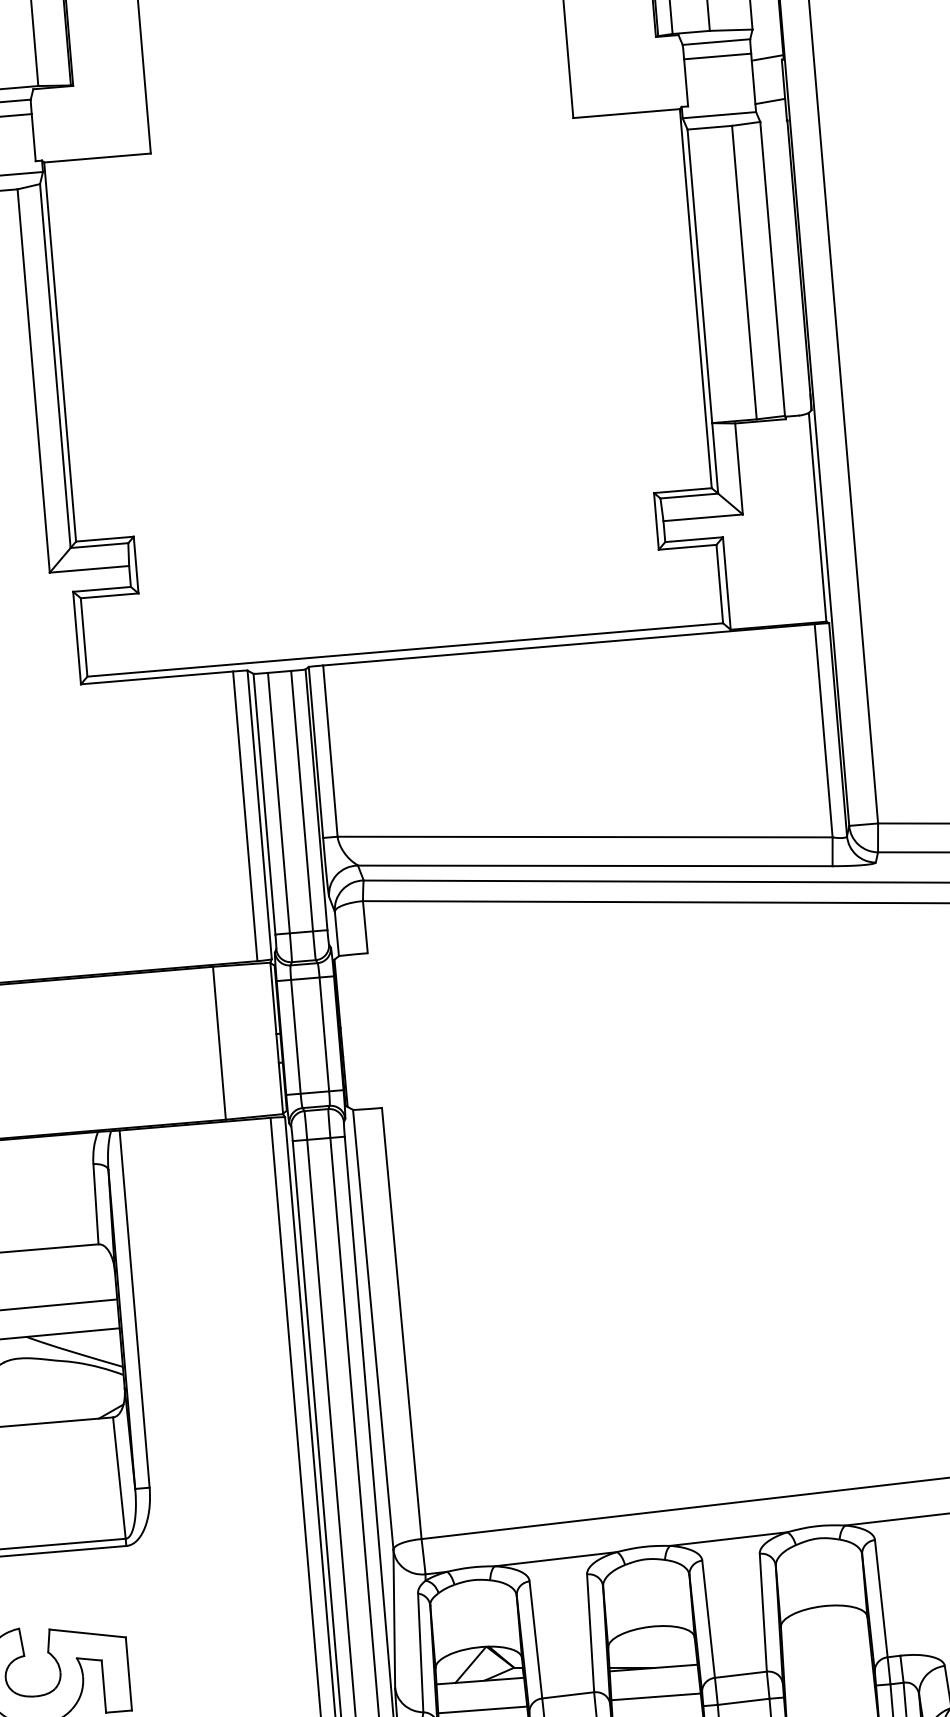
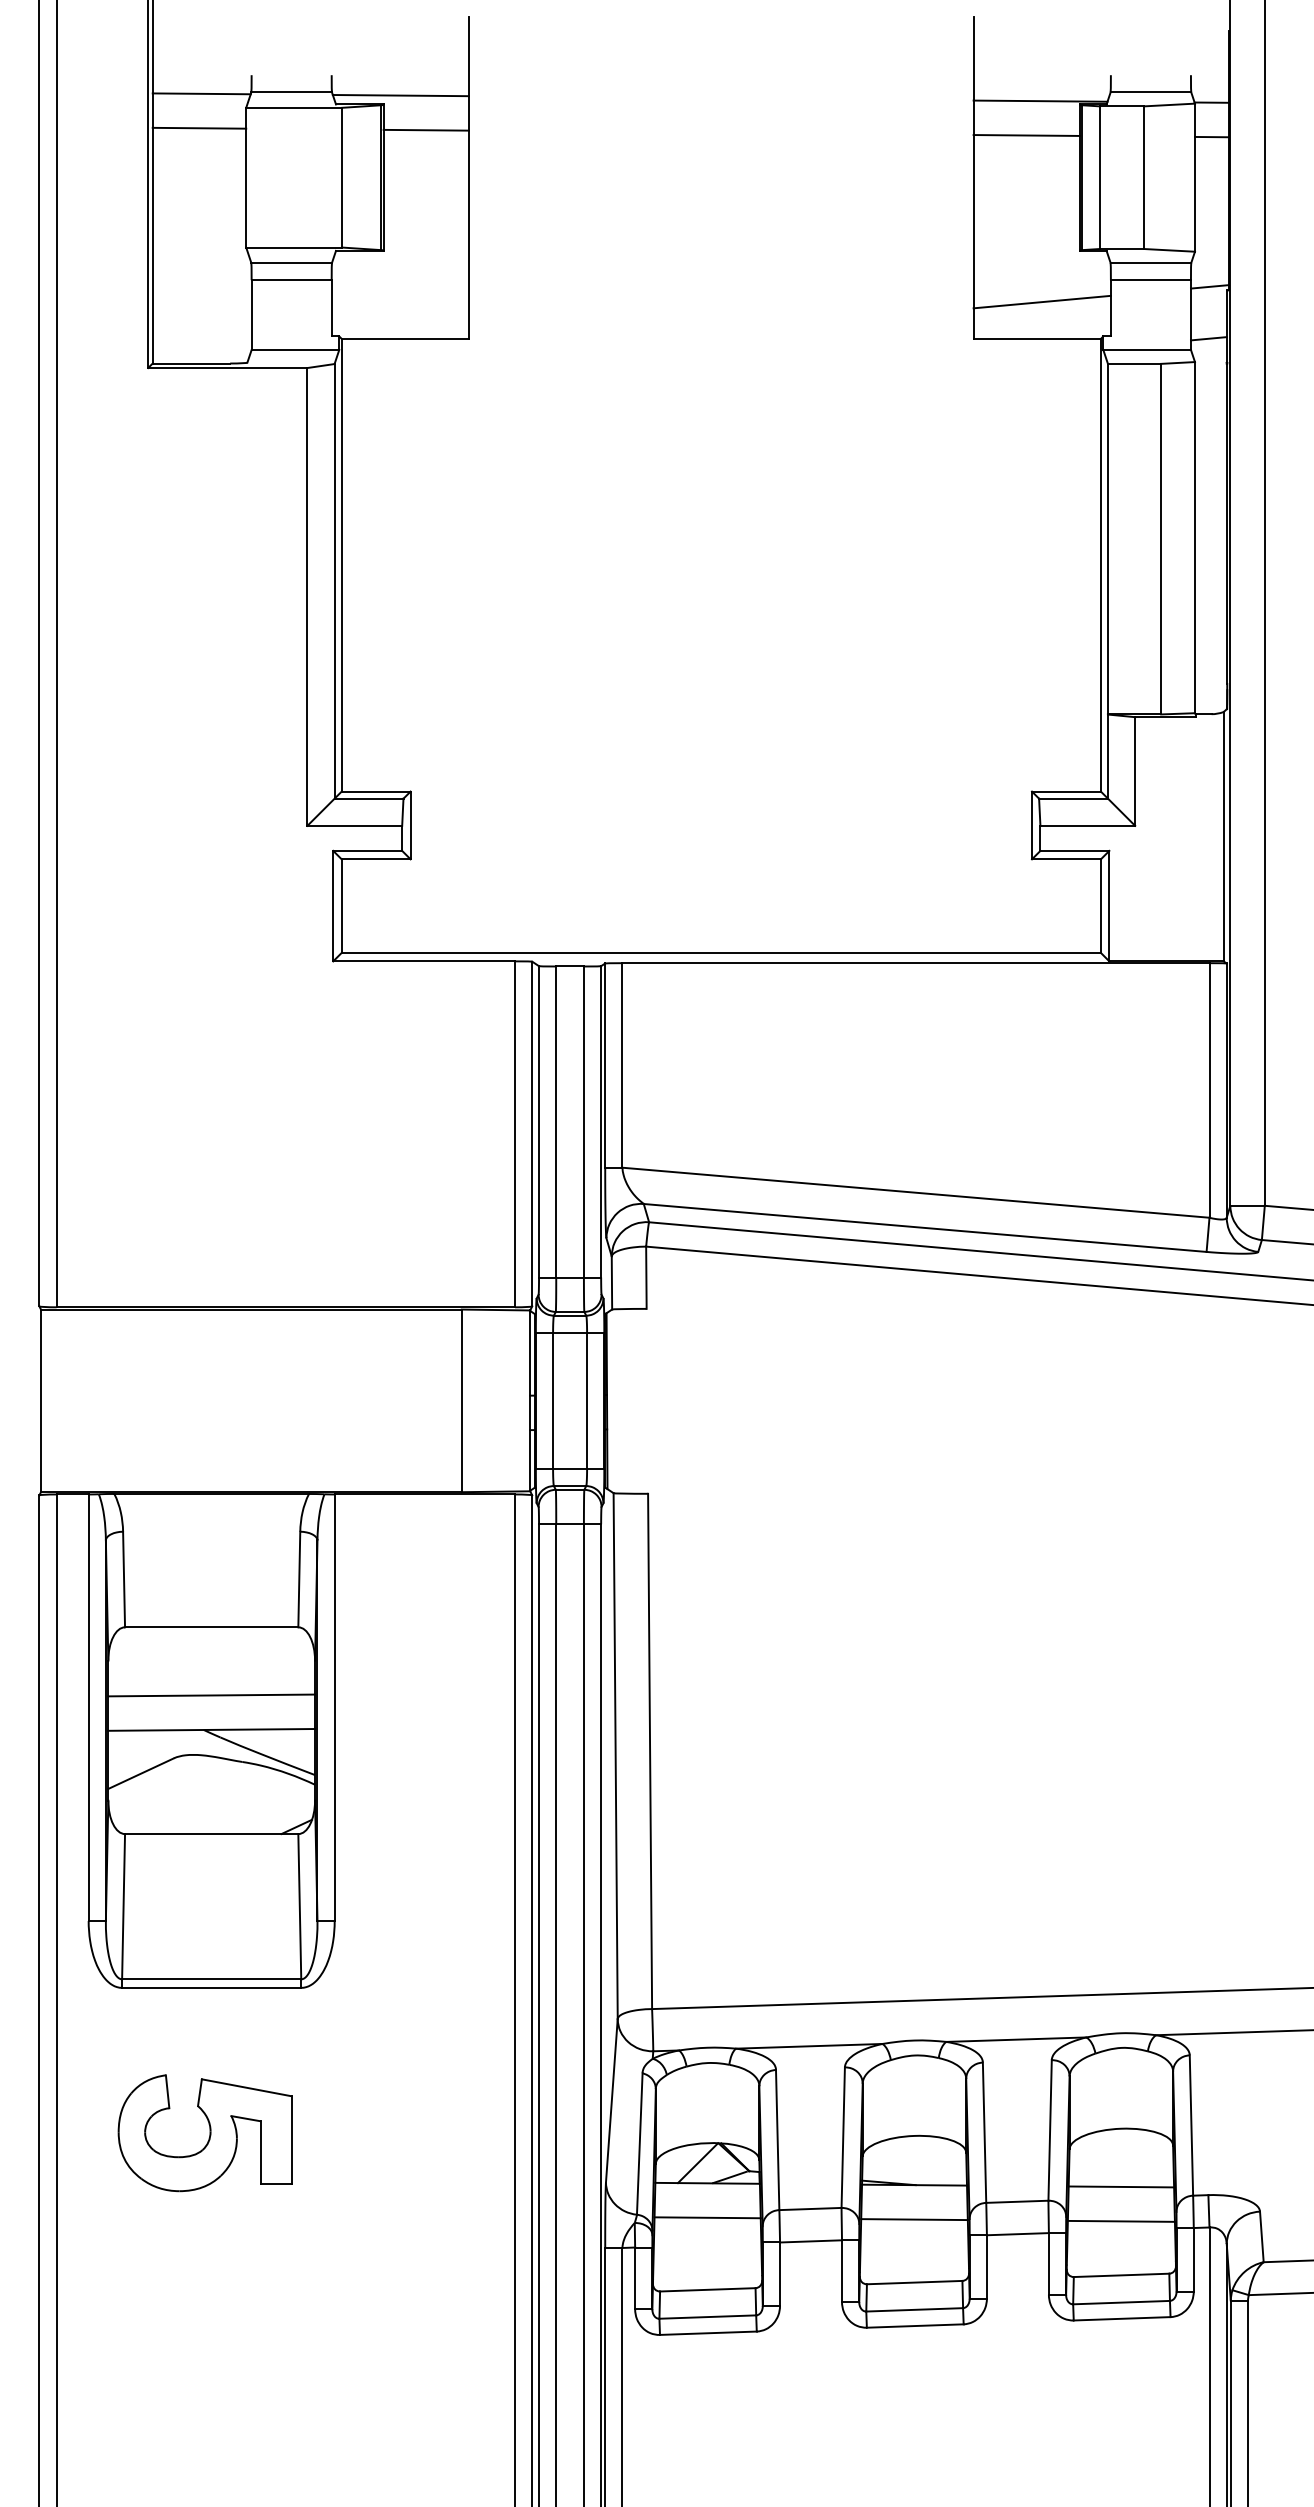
line: (627, 82) -> (1041, 301), added
line: (827, 1654) -> (1121, 2186), added
line: (828, 1683) -> (1120, 2220), added

